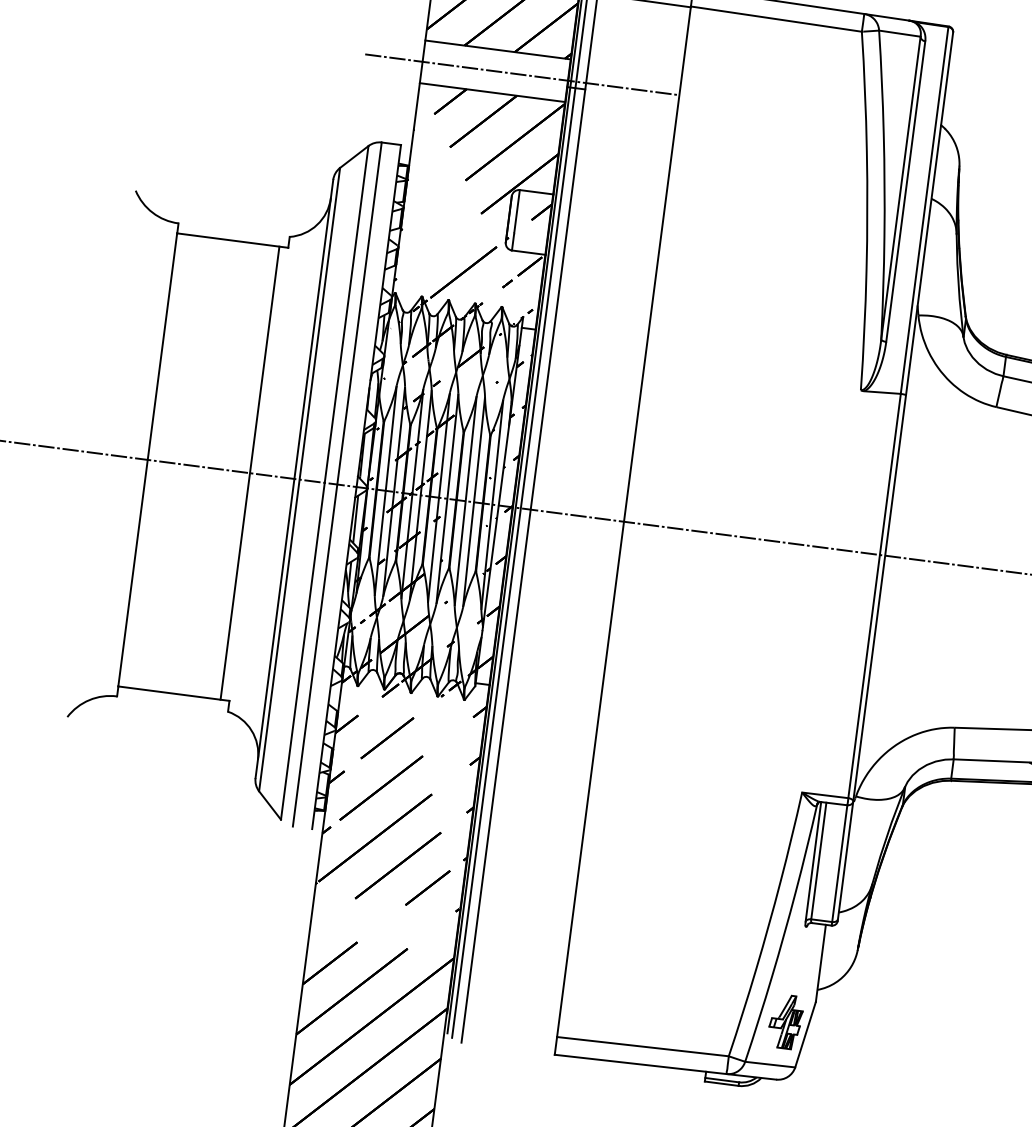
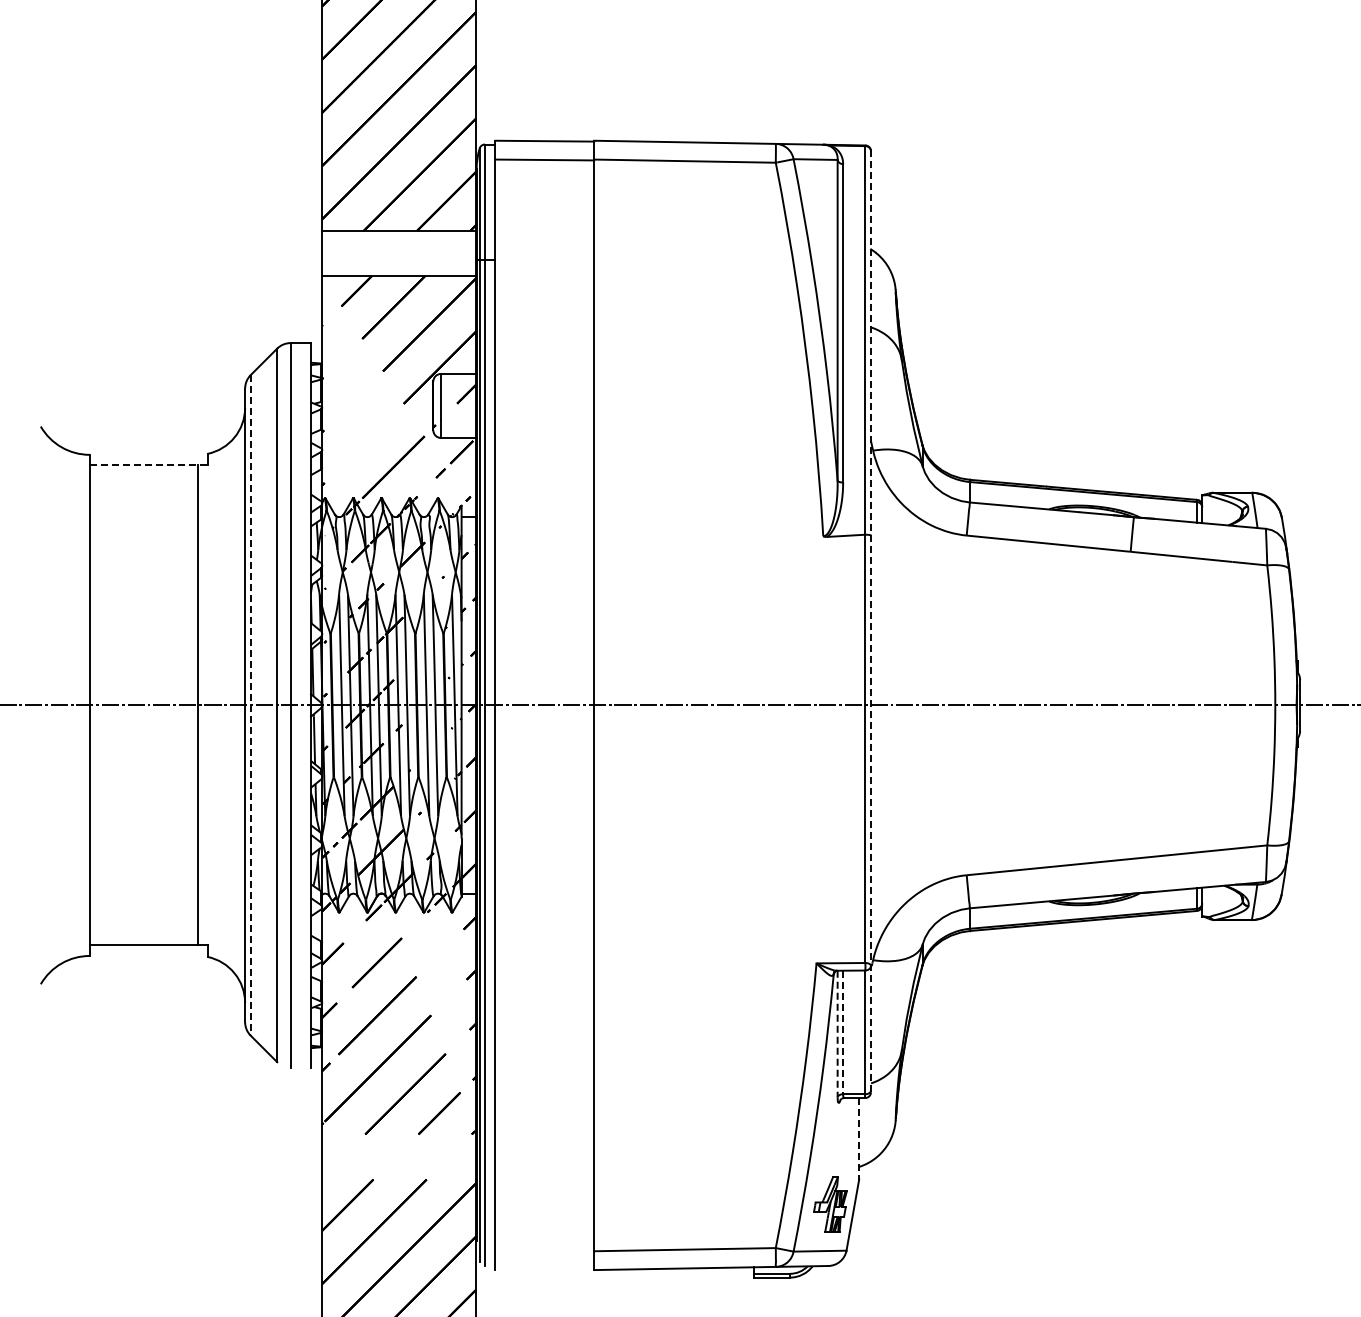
line: (521, 74) -> (427, 253), removed
line: (232, 240) -> (148, 465), solid -> dashed
line: (895, 476) -> (870, 621), solid -> dashed
line: (299, 479) -> (250, 705), solid -> dashed
line: (819, 861) -> (843, 1032), solid -> dashed
line: (813, 862) -> (837, 1034), solid -> dashed
line: (821, 963) -> (859, 1138), solid -> dashed

